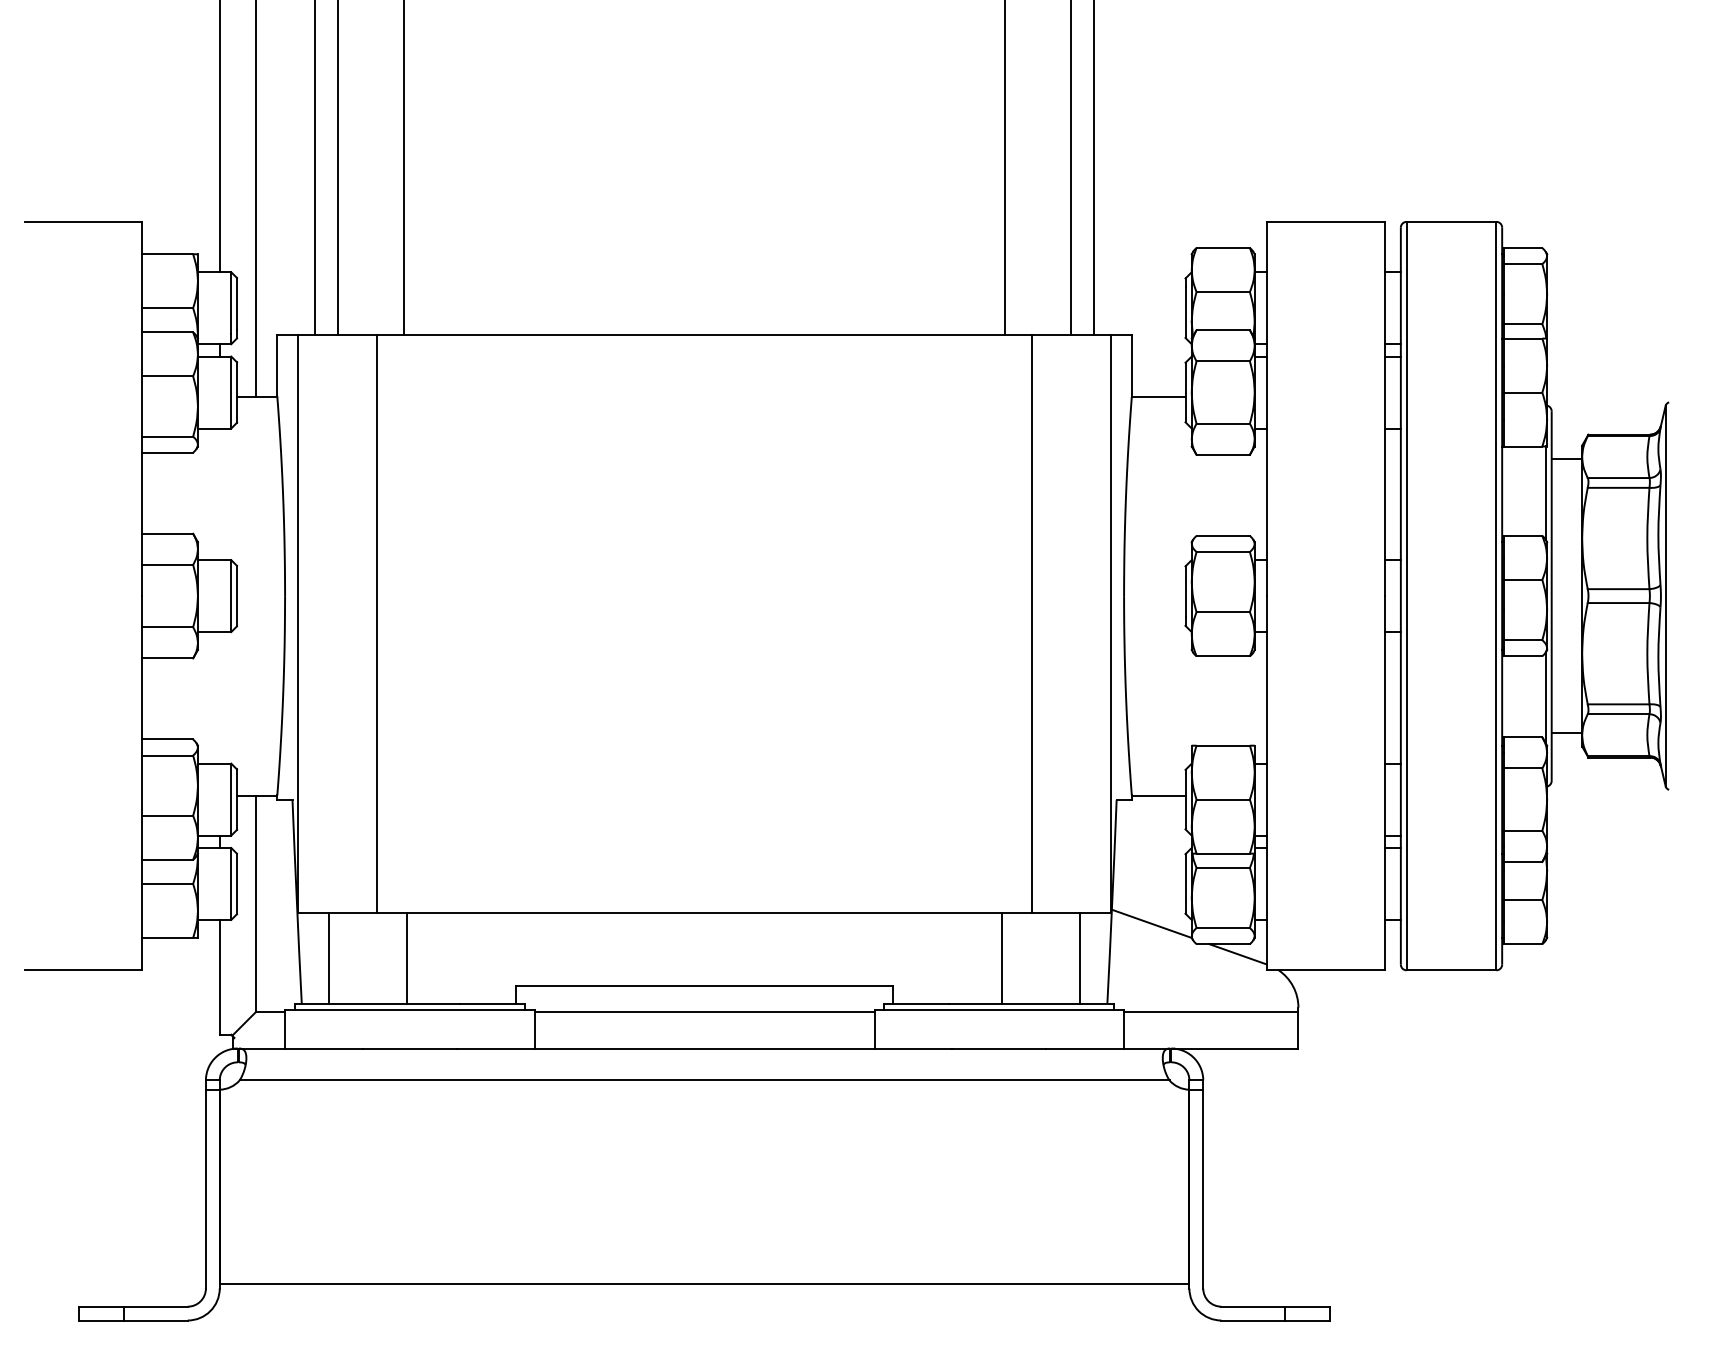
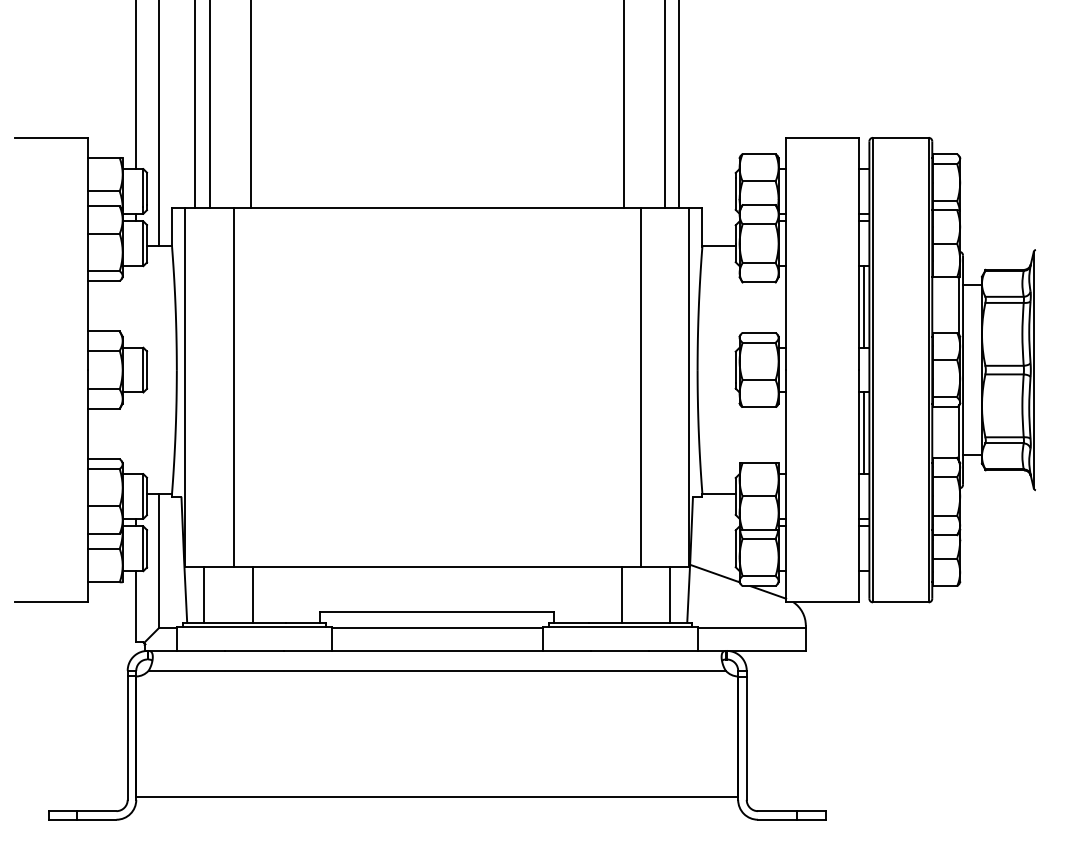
line: (1391, 493) -> (863, 306), added
line: (1391, 698) -> (863, 433), added

